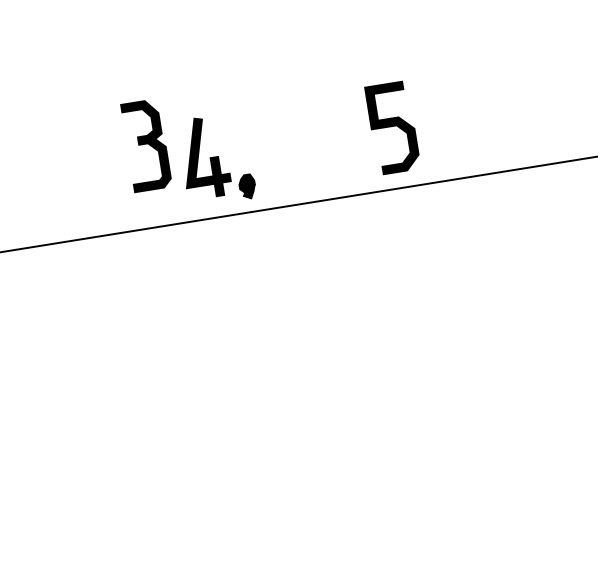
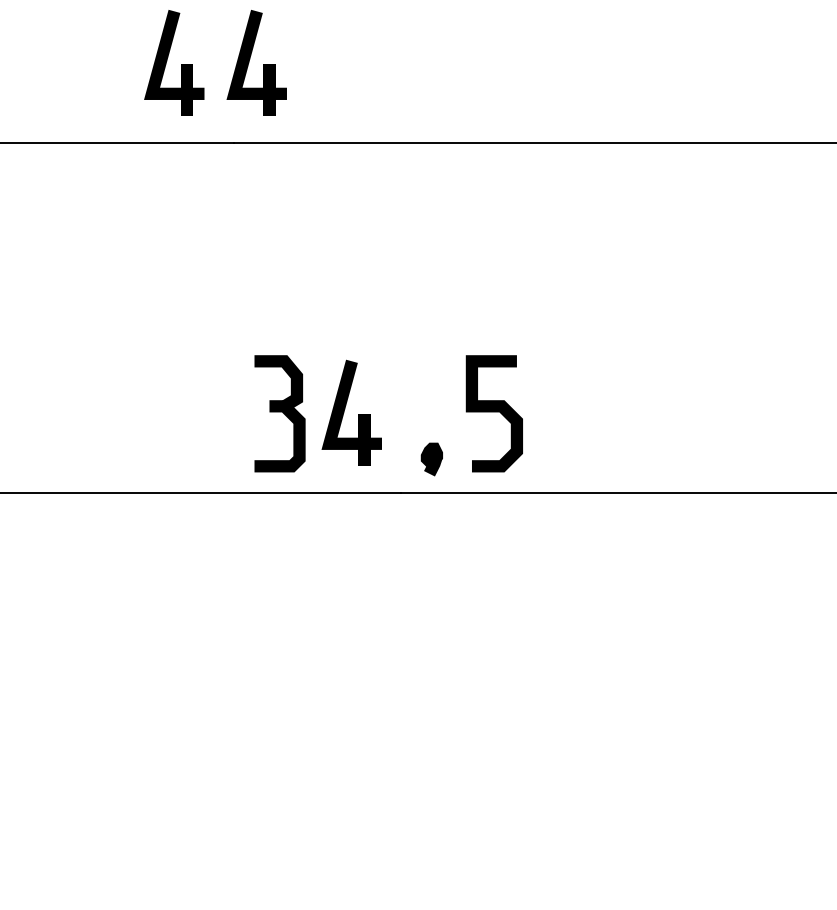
curve: (392, 127) -> (493, 412), moved
part: (146, 145) -> (279, 413), moved
part: (247, 186) -> (431, 459), moved

